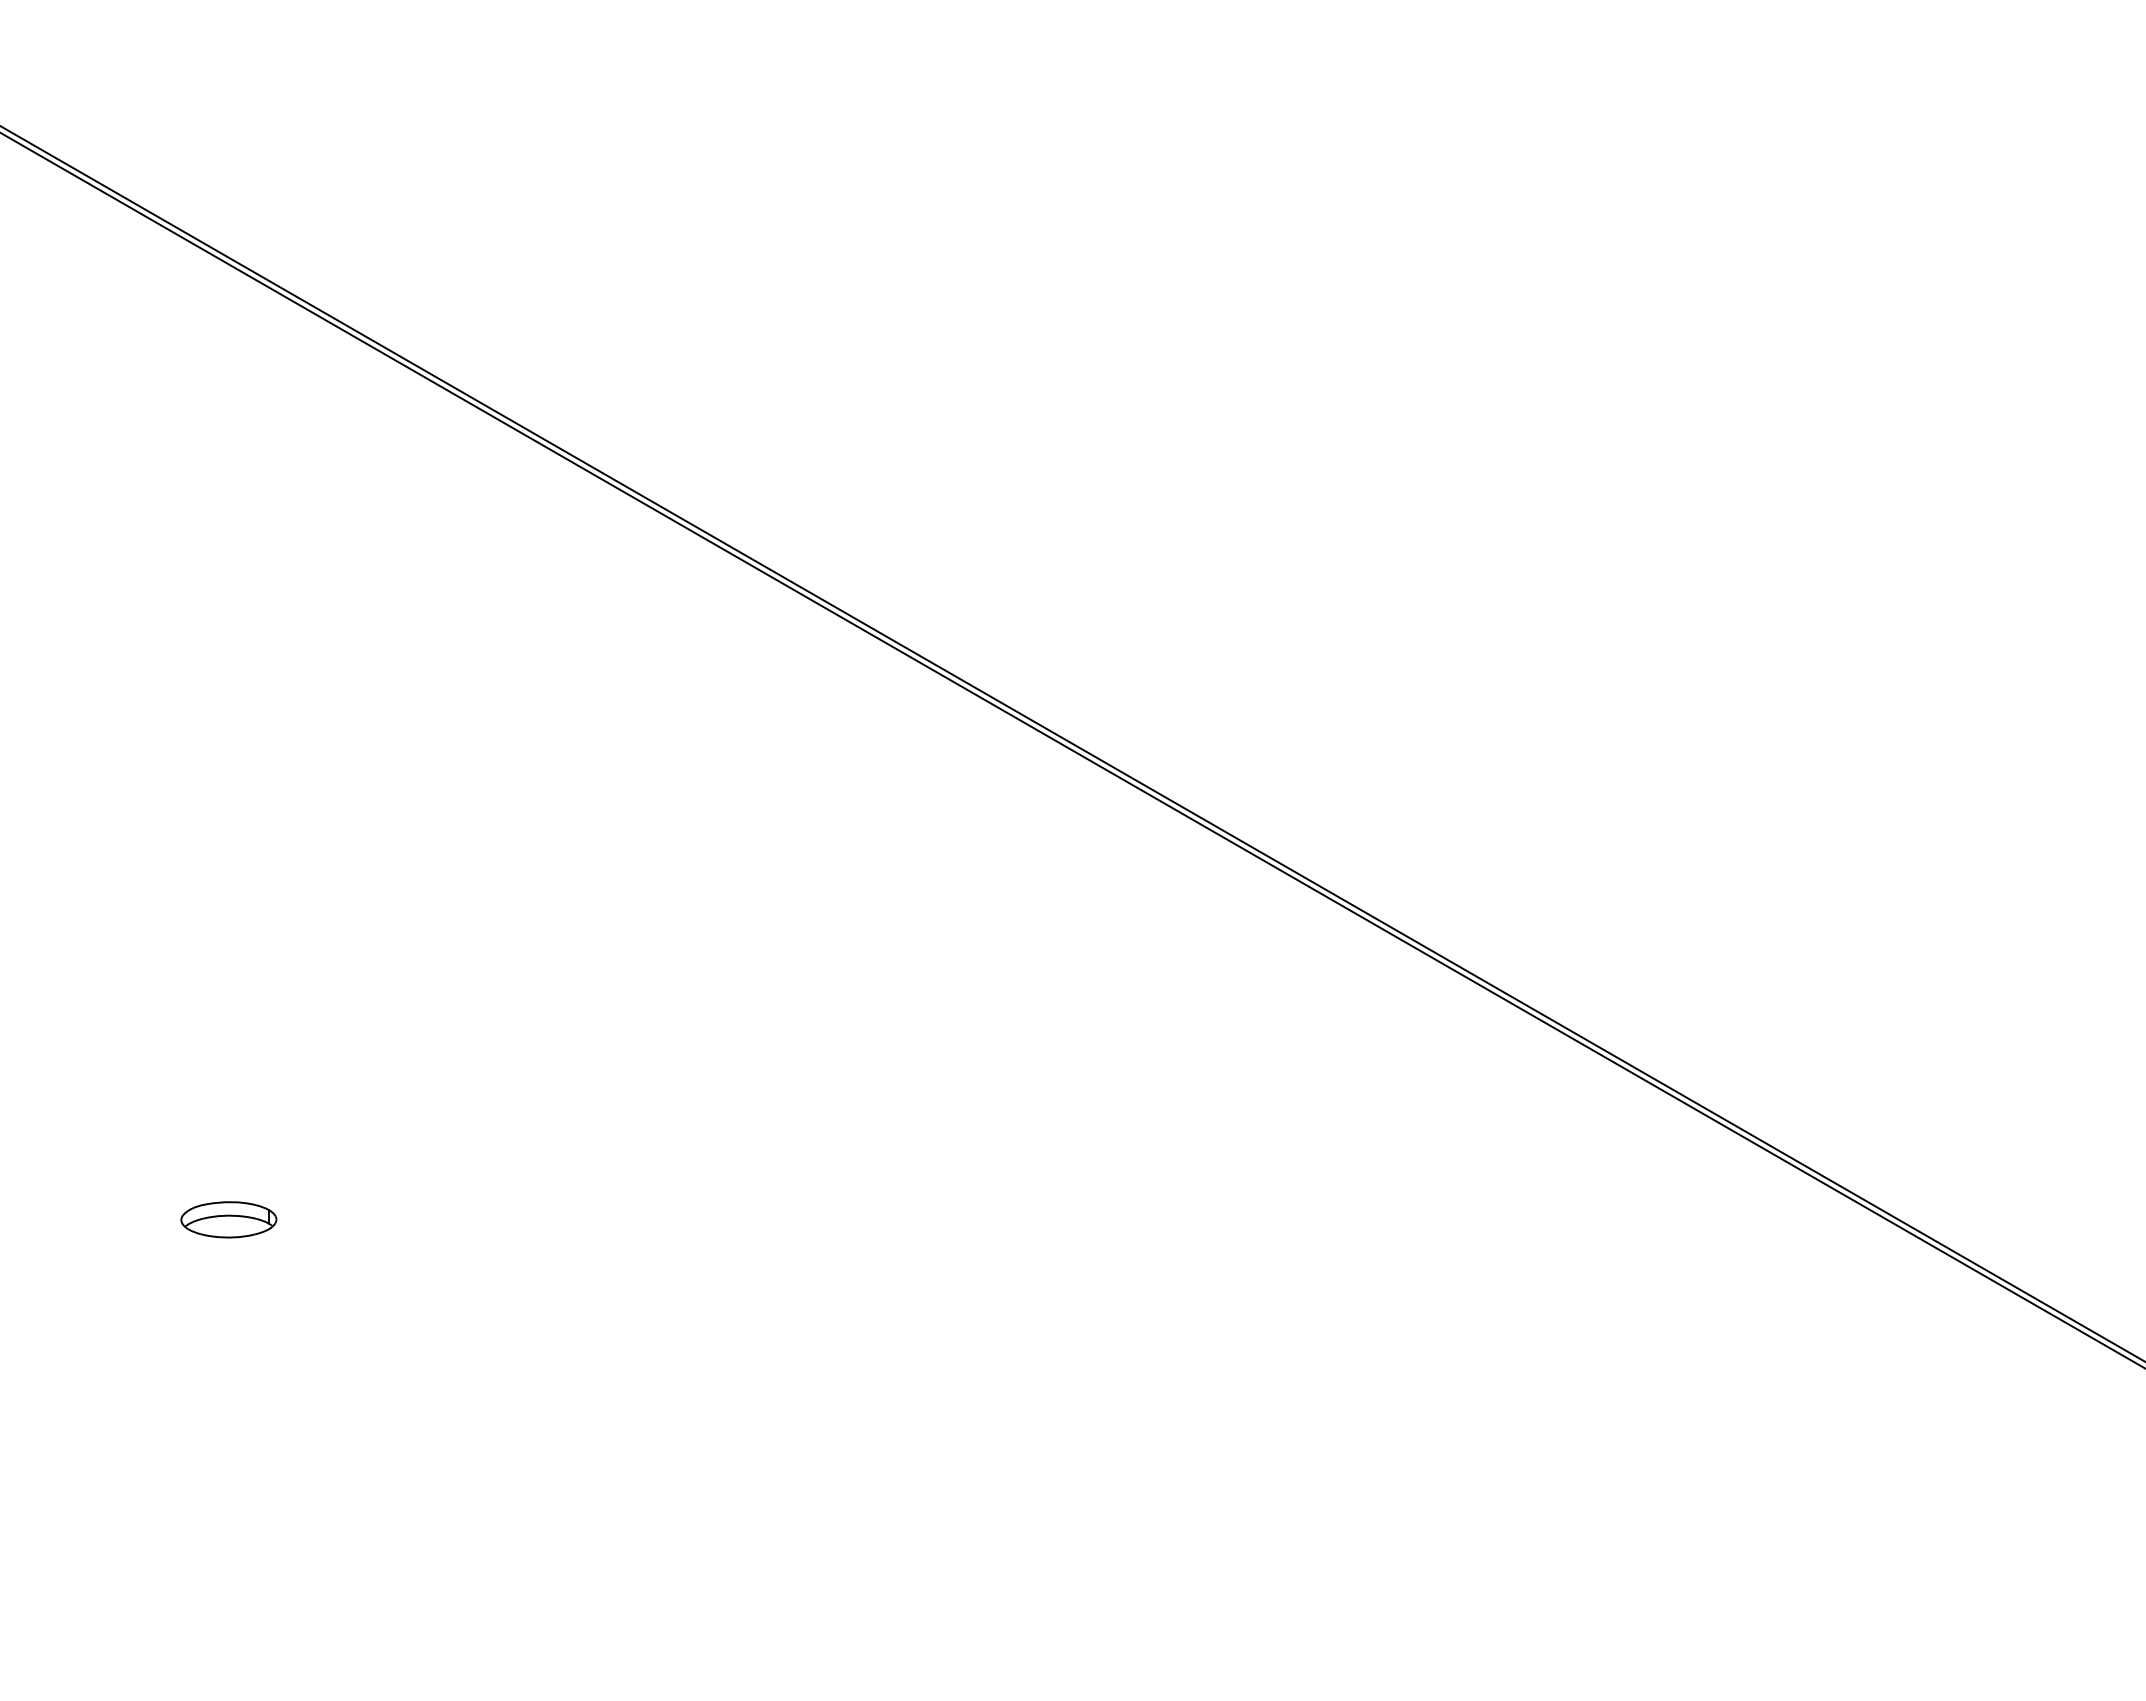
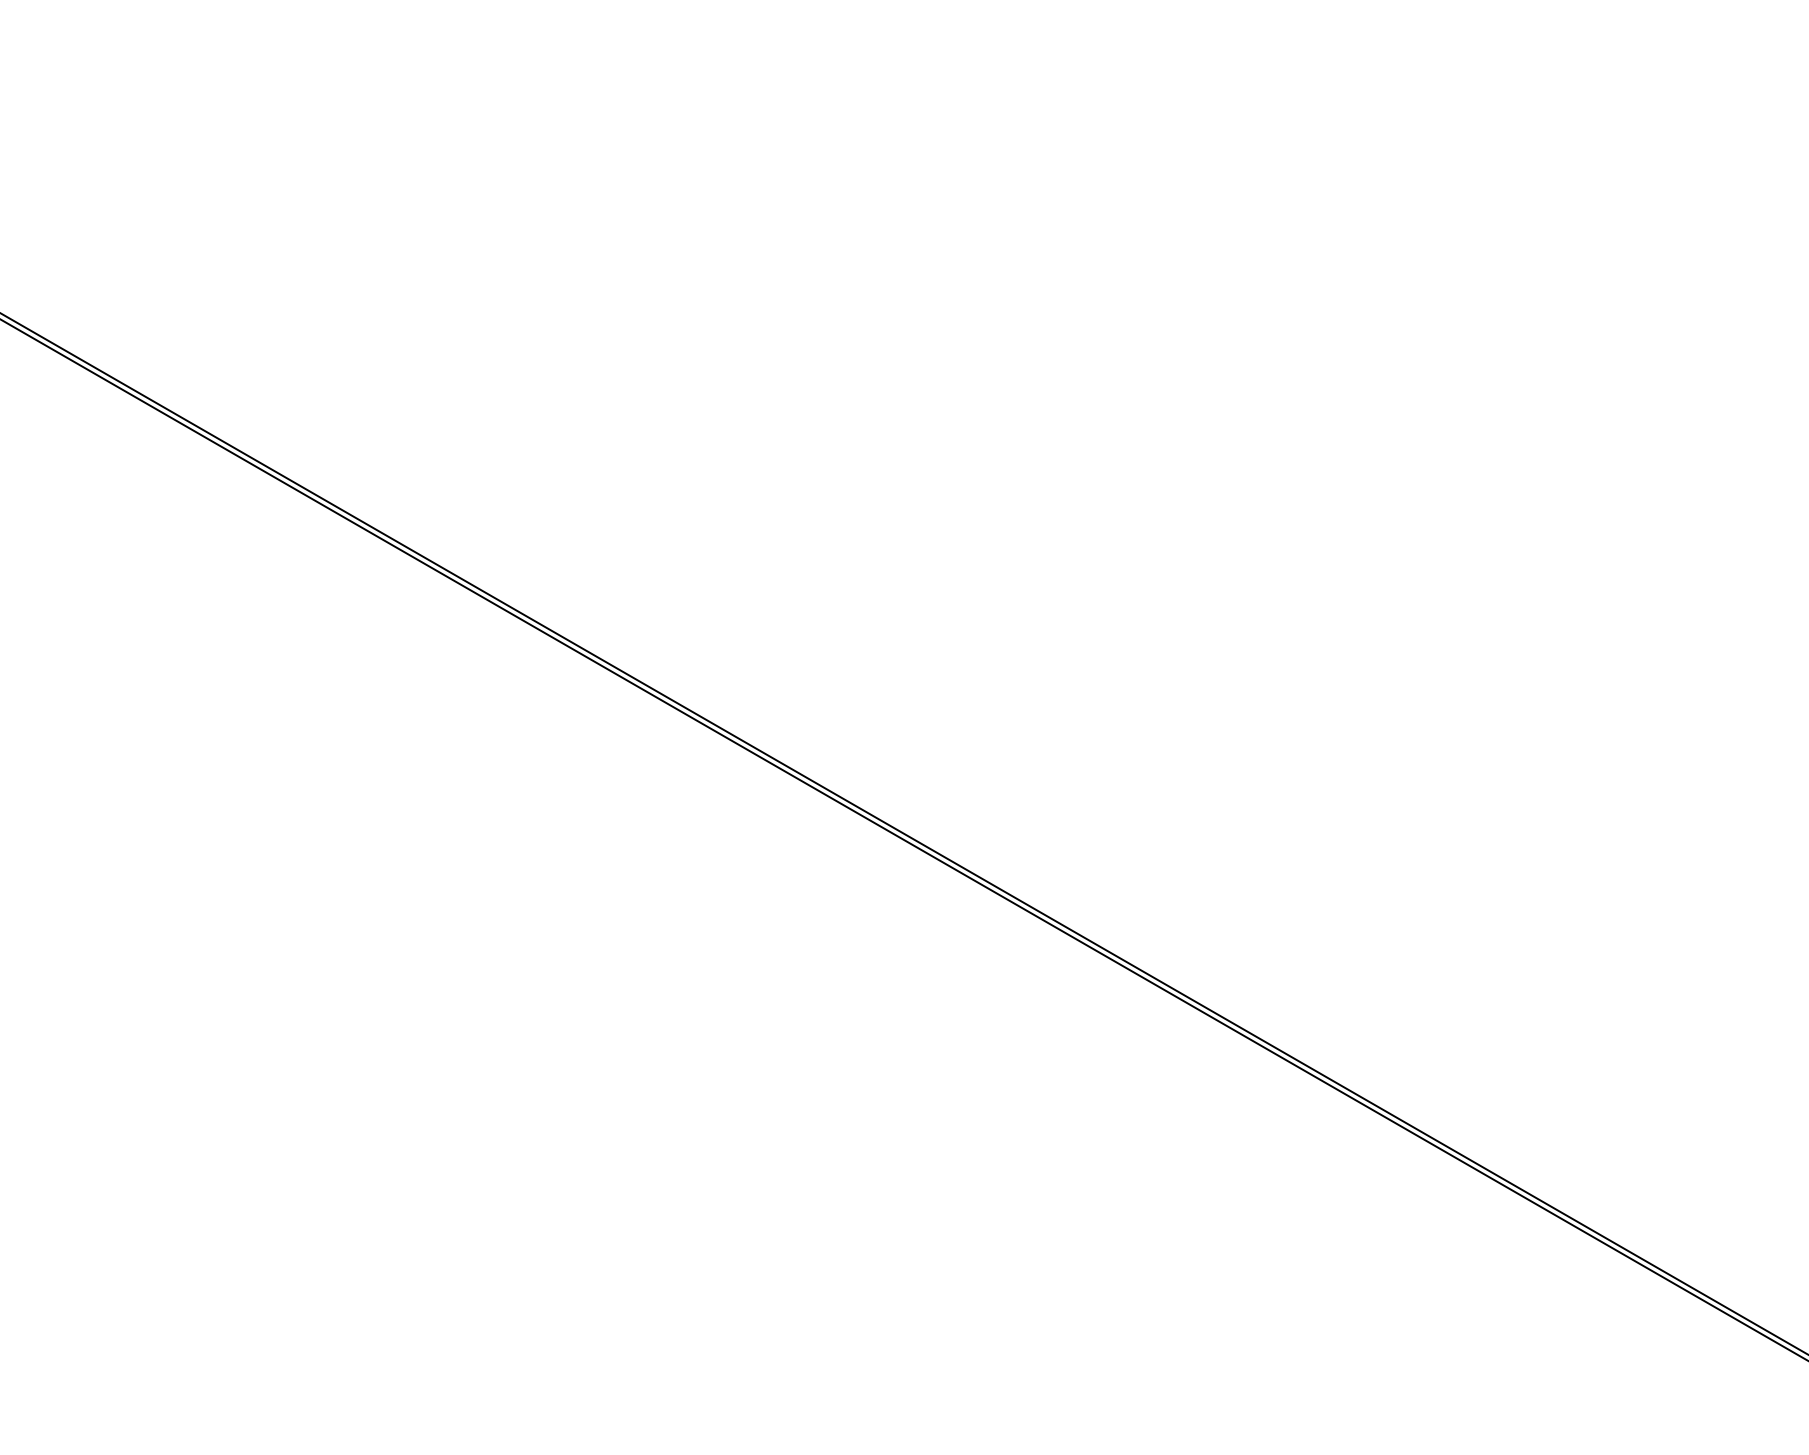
part: (228, 1219) -> (83, 1252), removed

